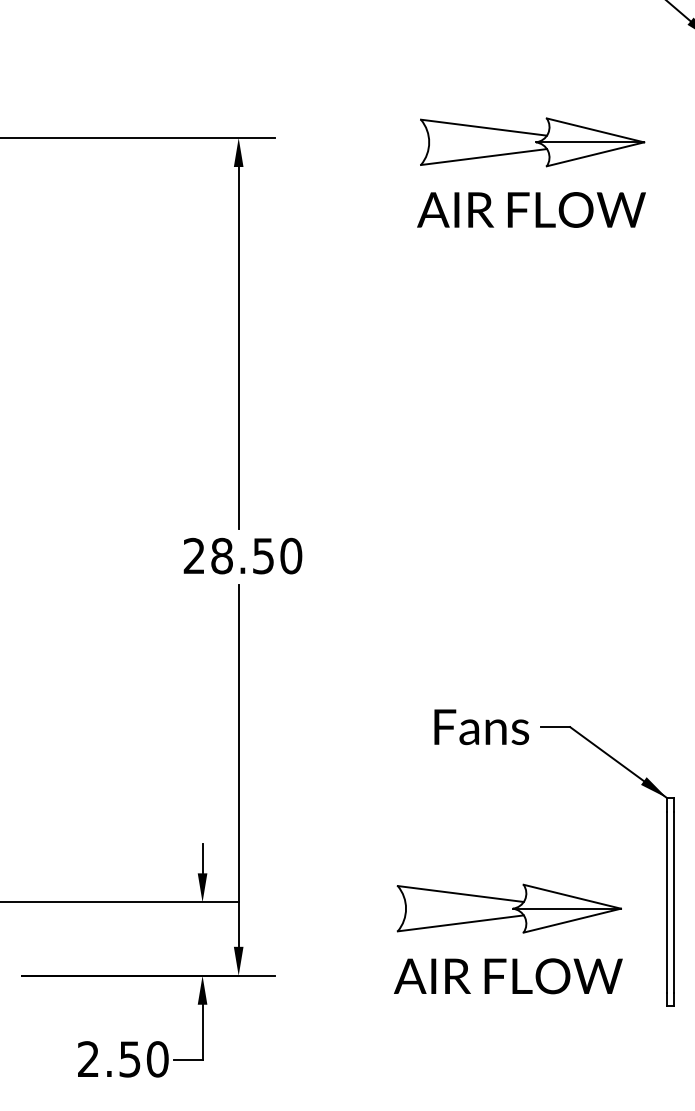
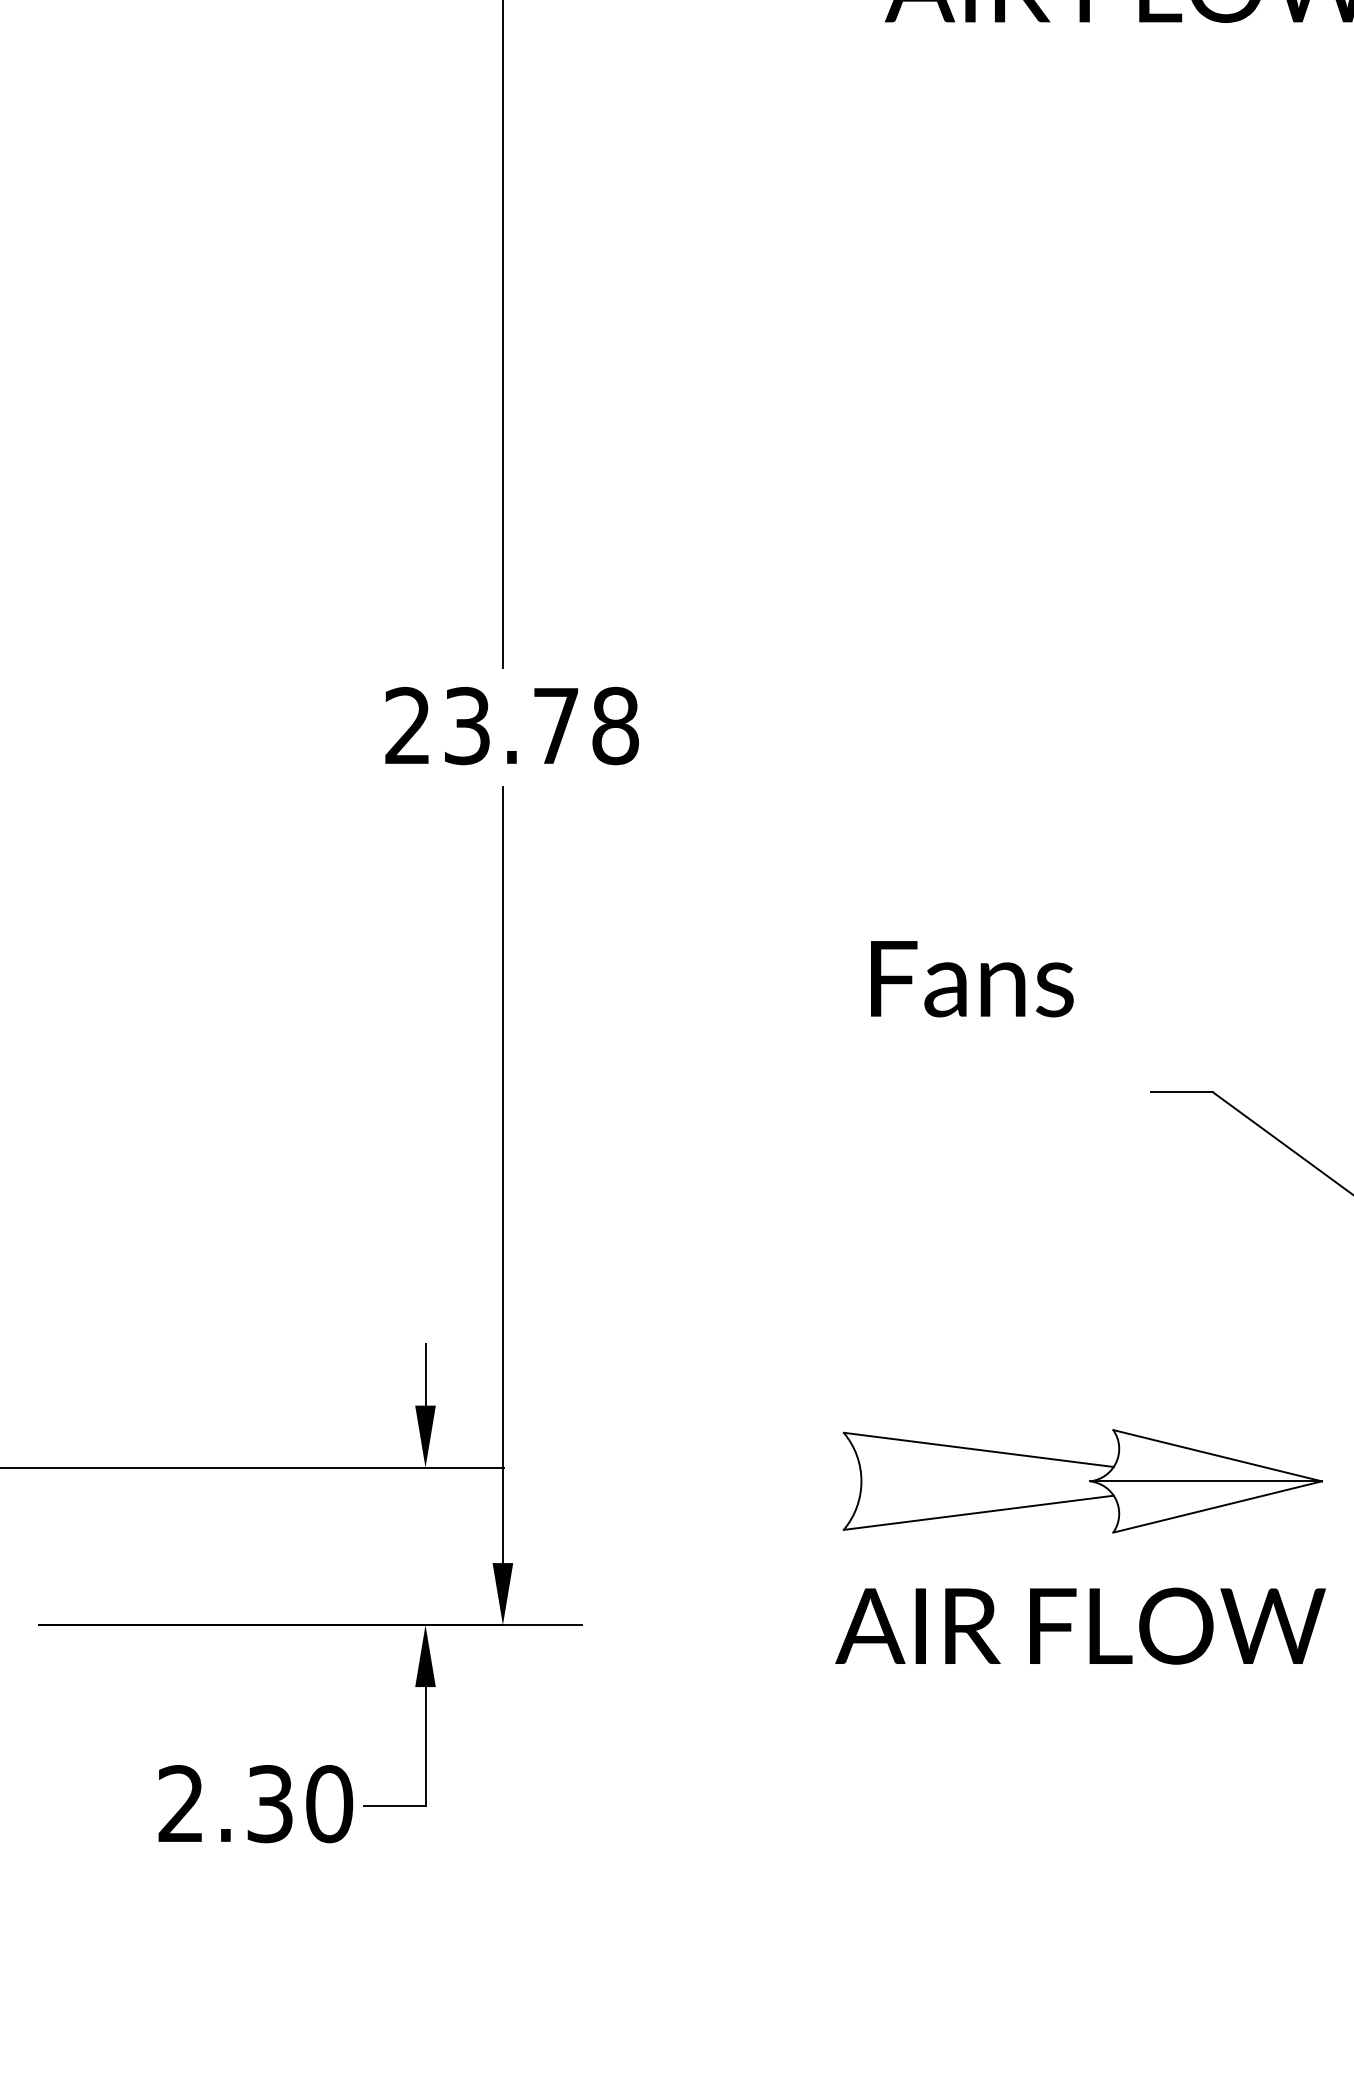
text: (256, 556) -> (541, 726), 28.50 -> 23.78
text: (481, 727) -> (971, 979), moved
text: (130, 1058) -> (271, 1802), 2.50 -> 2.30

